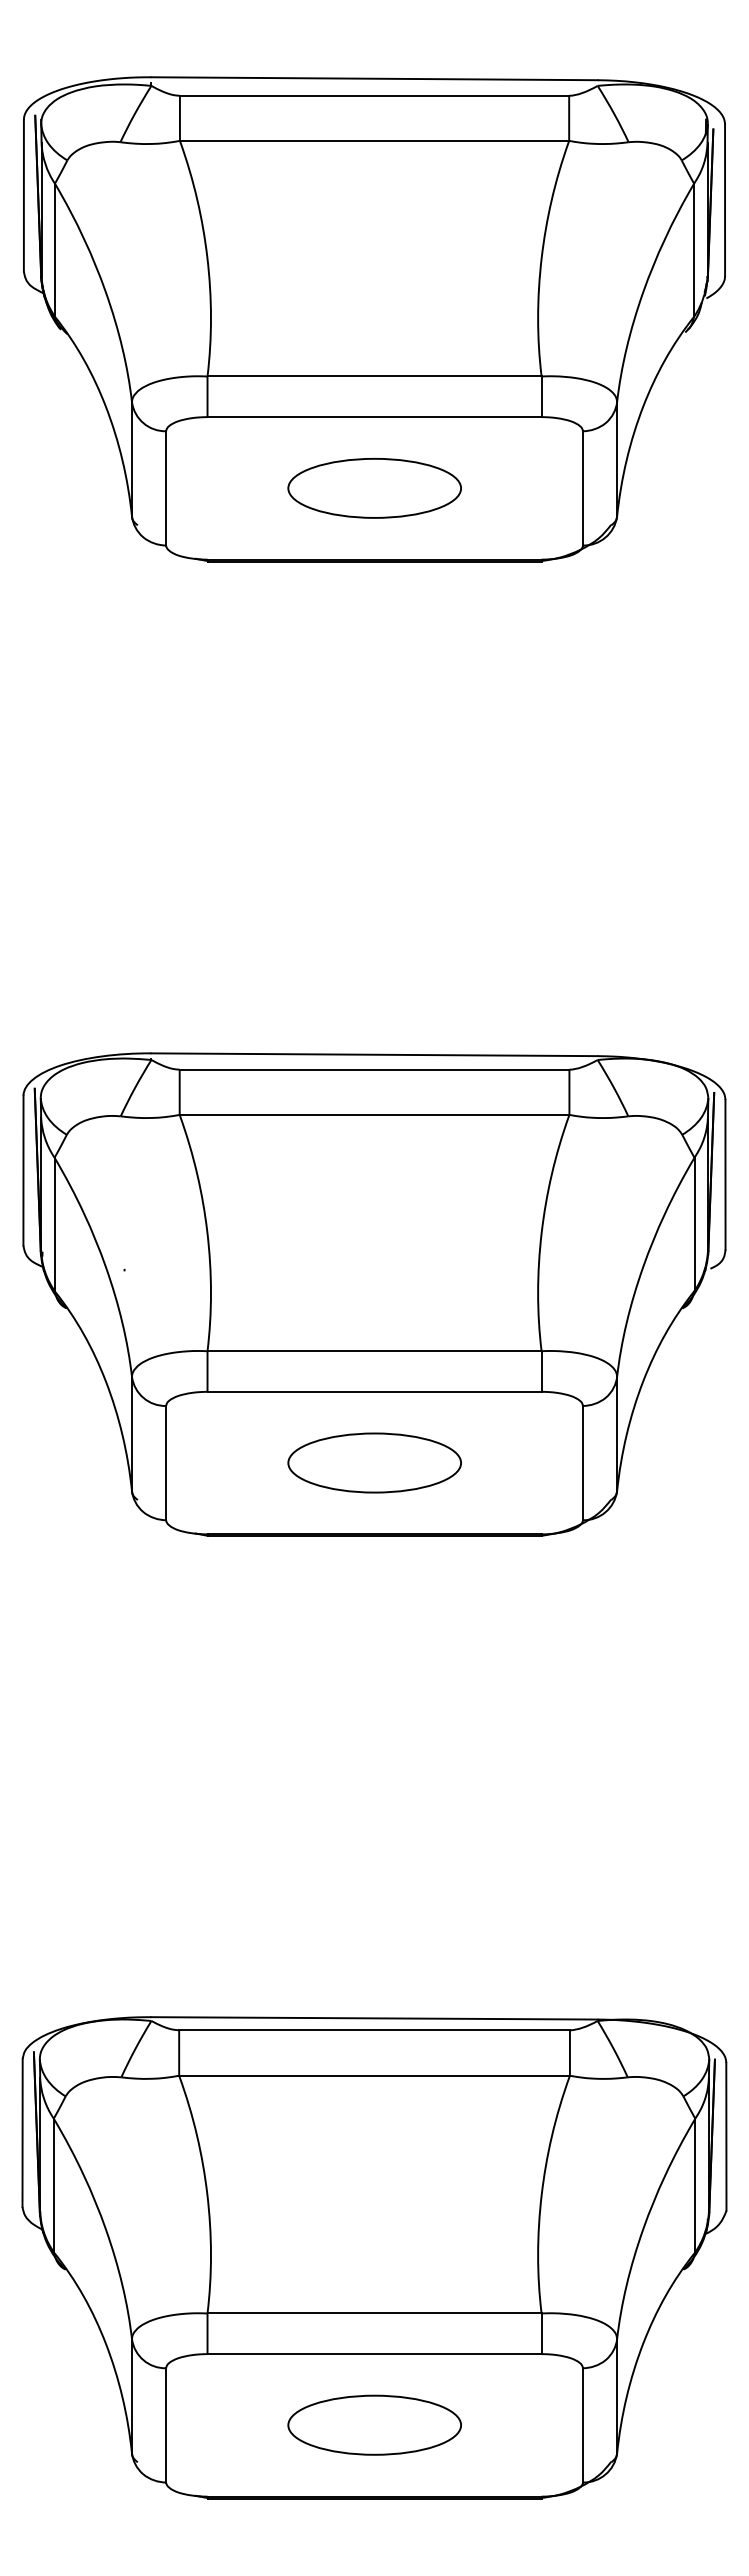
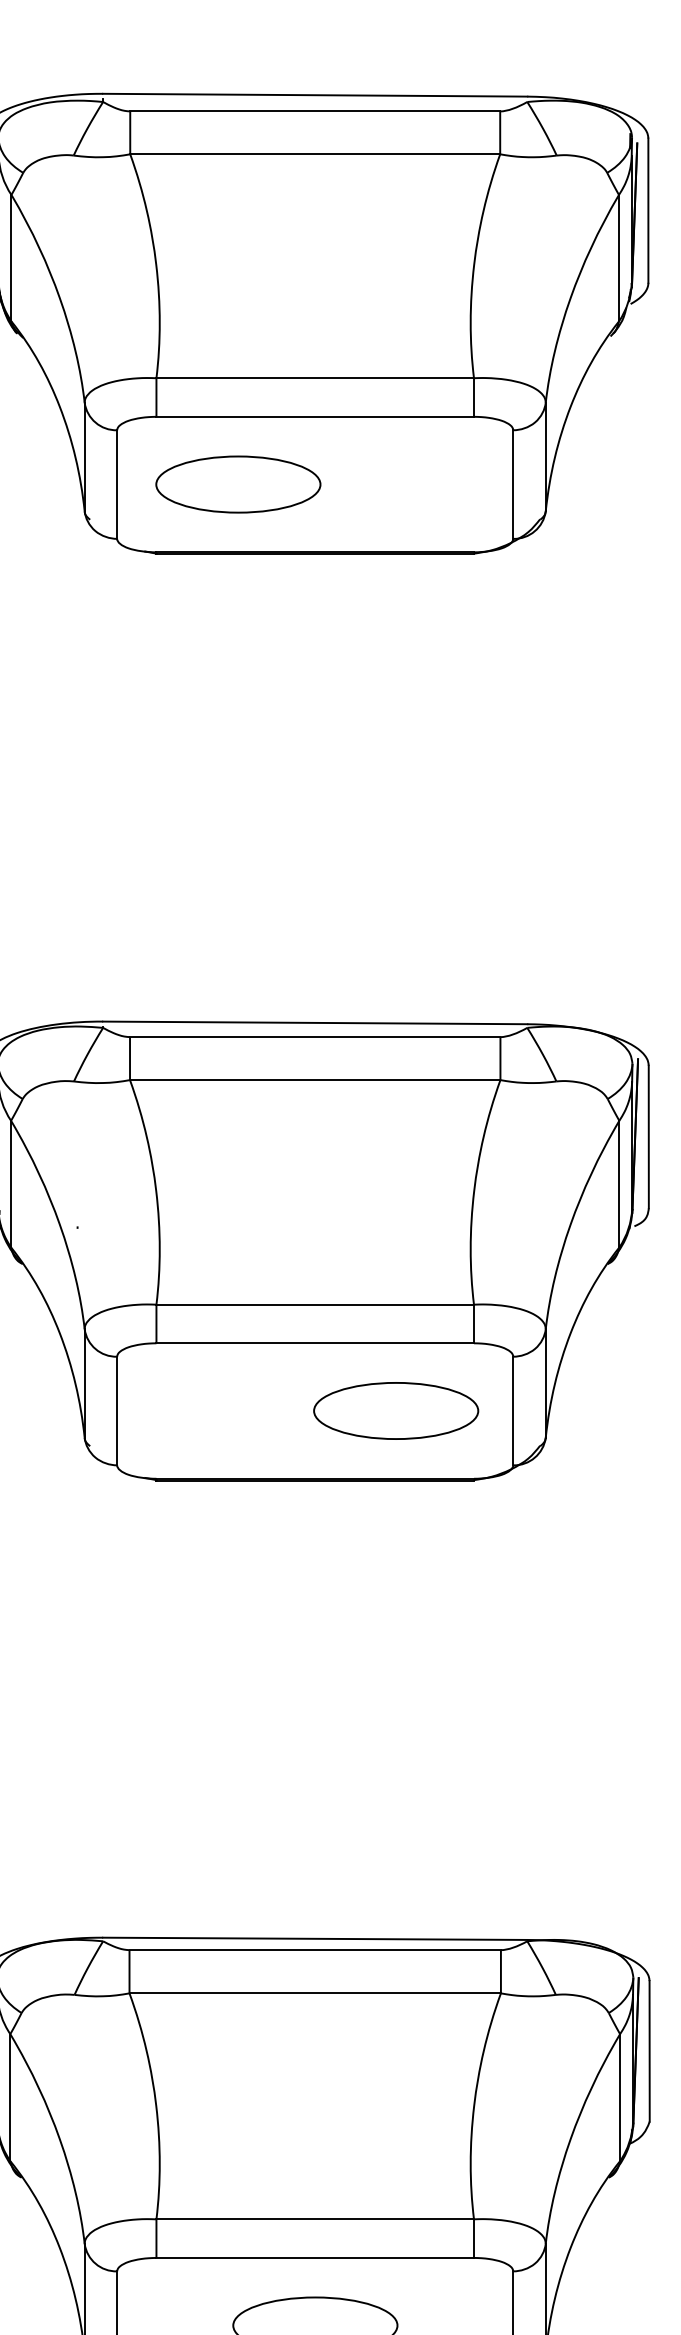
part: (374, 488) -> (238, 484), moved
part: (374, 1462) -> (395, 1410), moved

